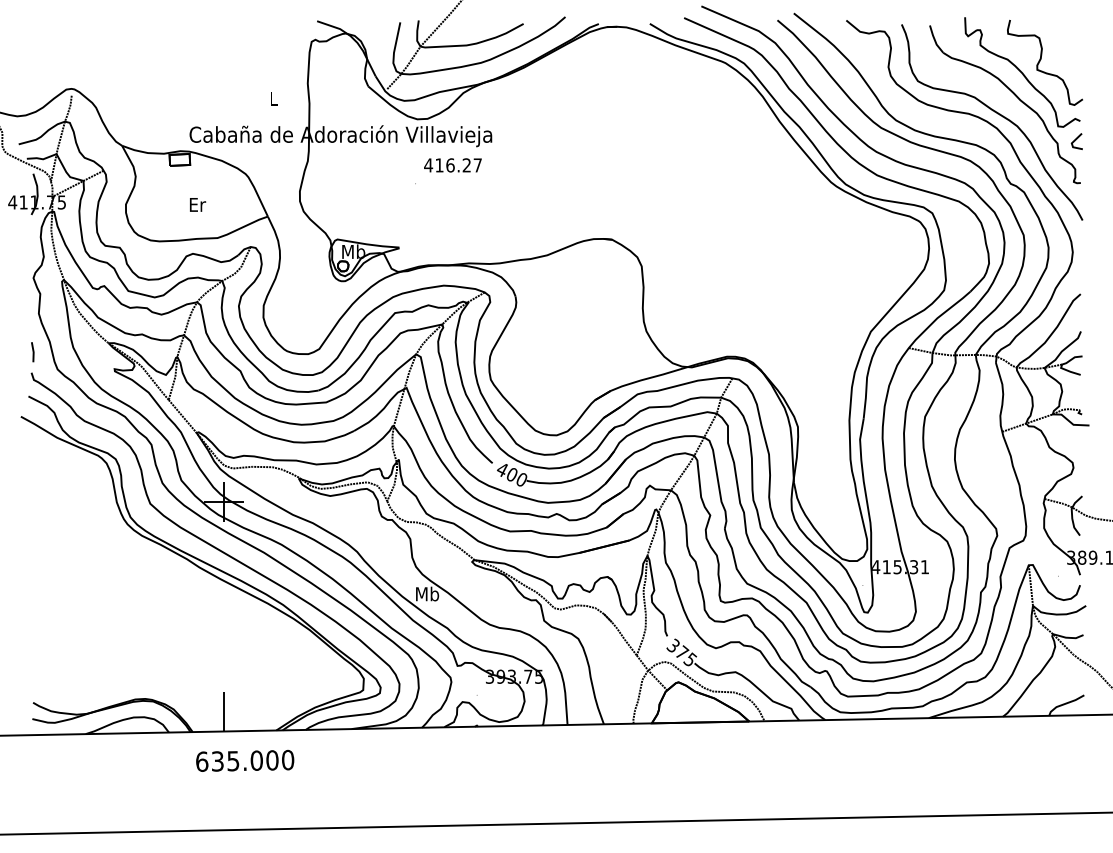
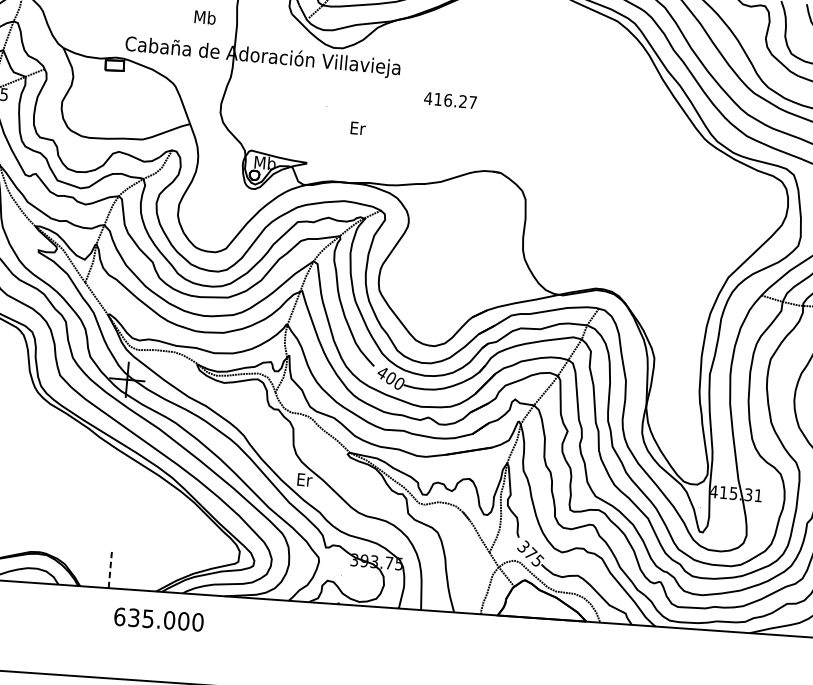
text: (273, 98) -> (204, 17), L -> Mb
text: (452, 165) -> (450, 100), moved
text: (198, 204) -> (358, 128), moved
text: (427, 593) -> (304, 479), Mb -> Er
line: (224, 711) -> (110, 570), solid -> dashed
text: (245, 760) -> (159, 619), moved

